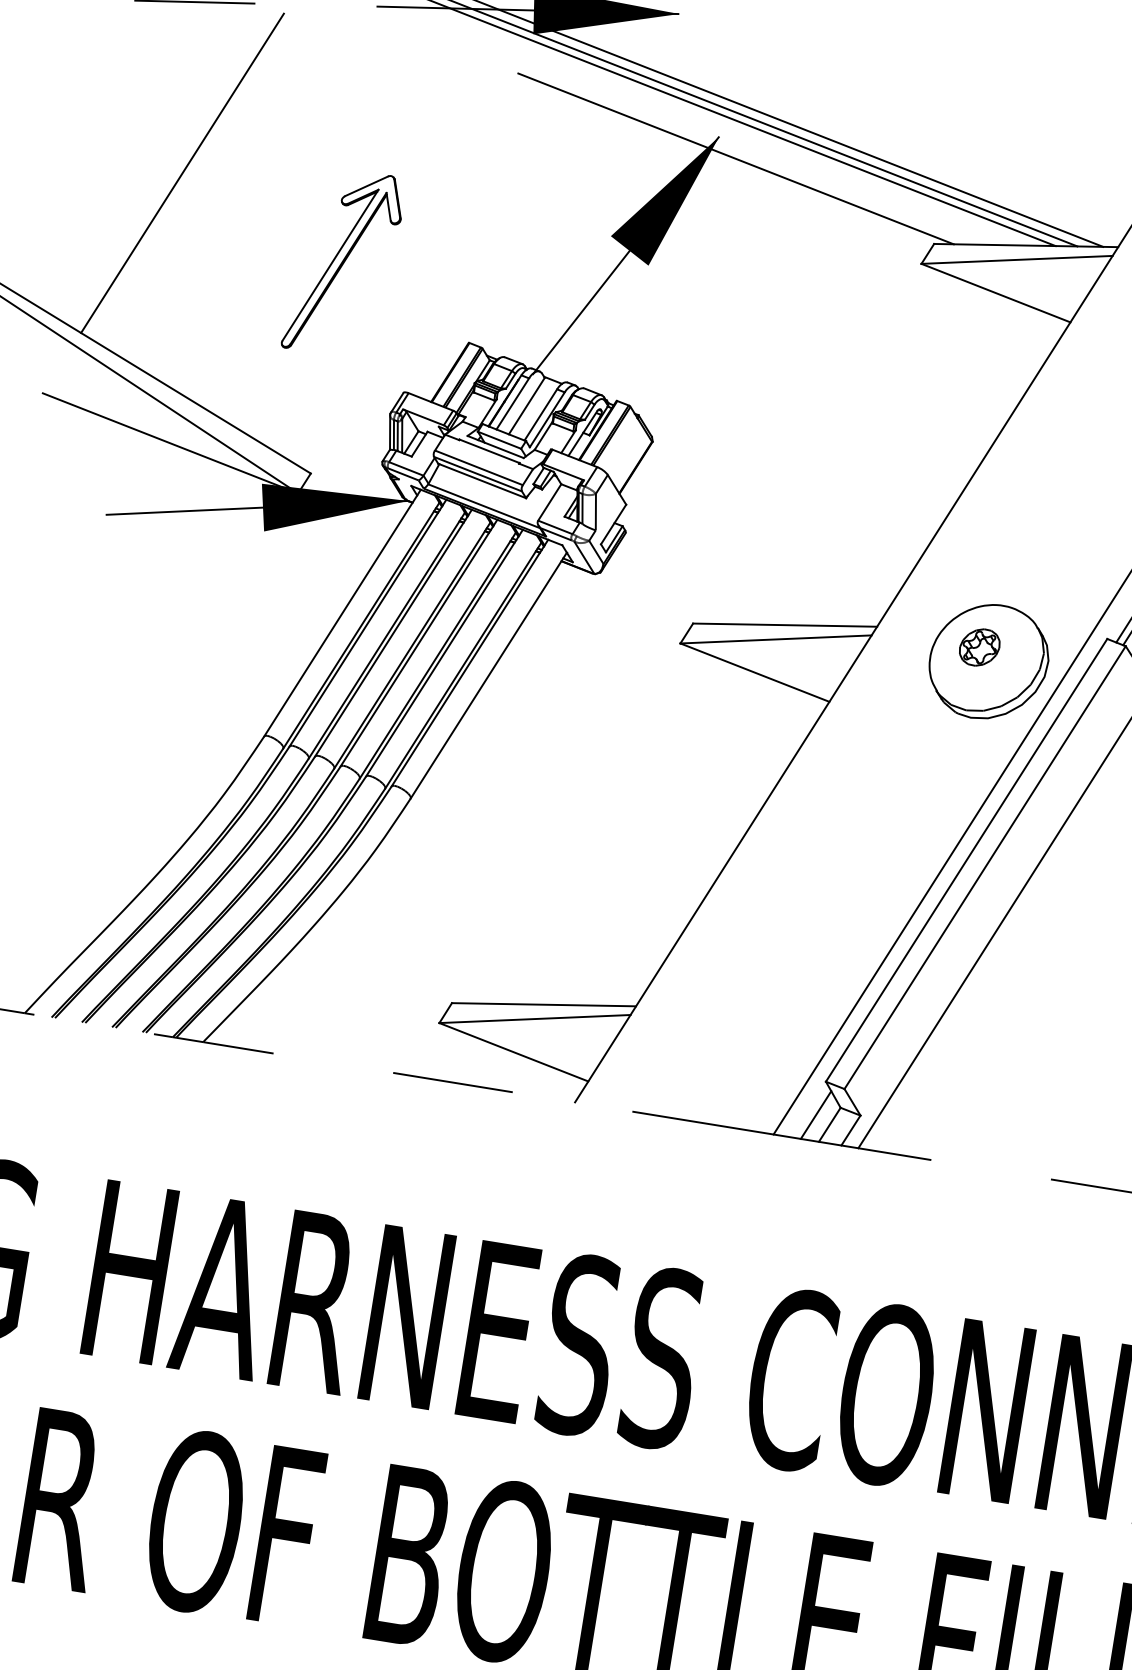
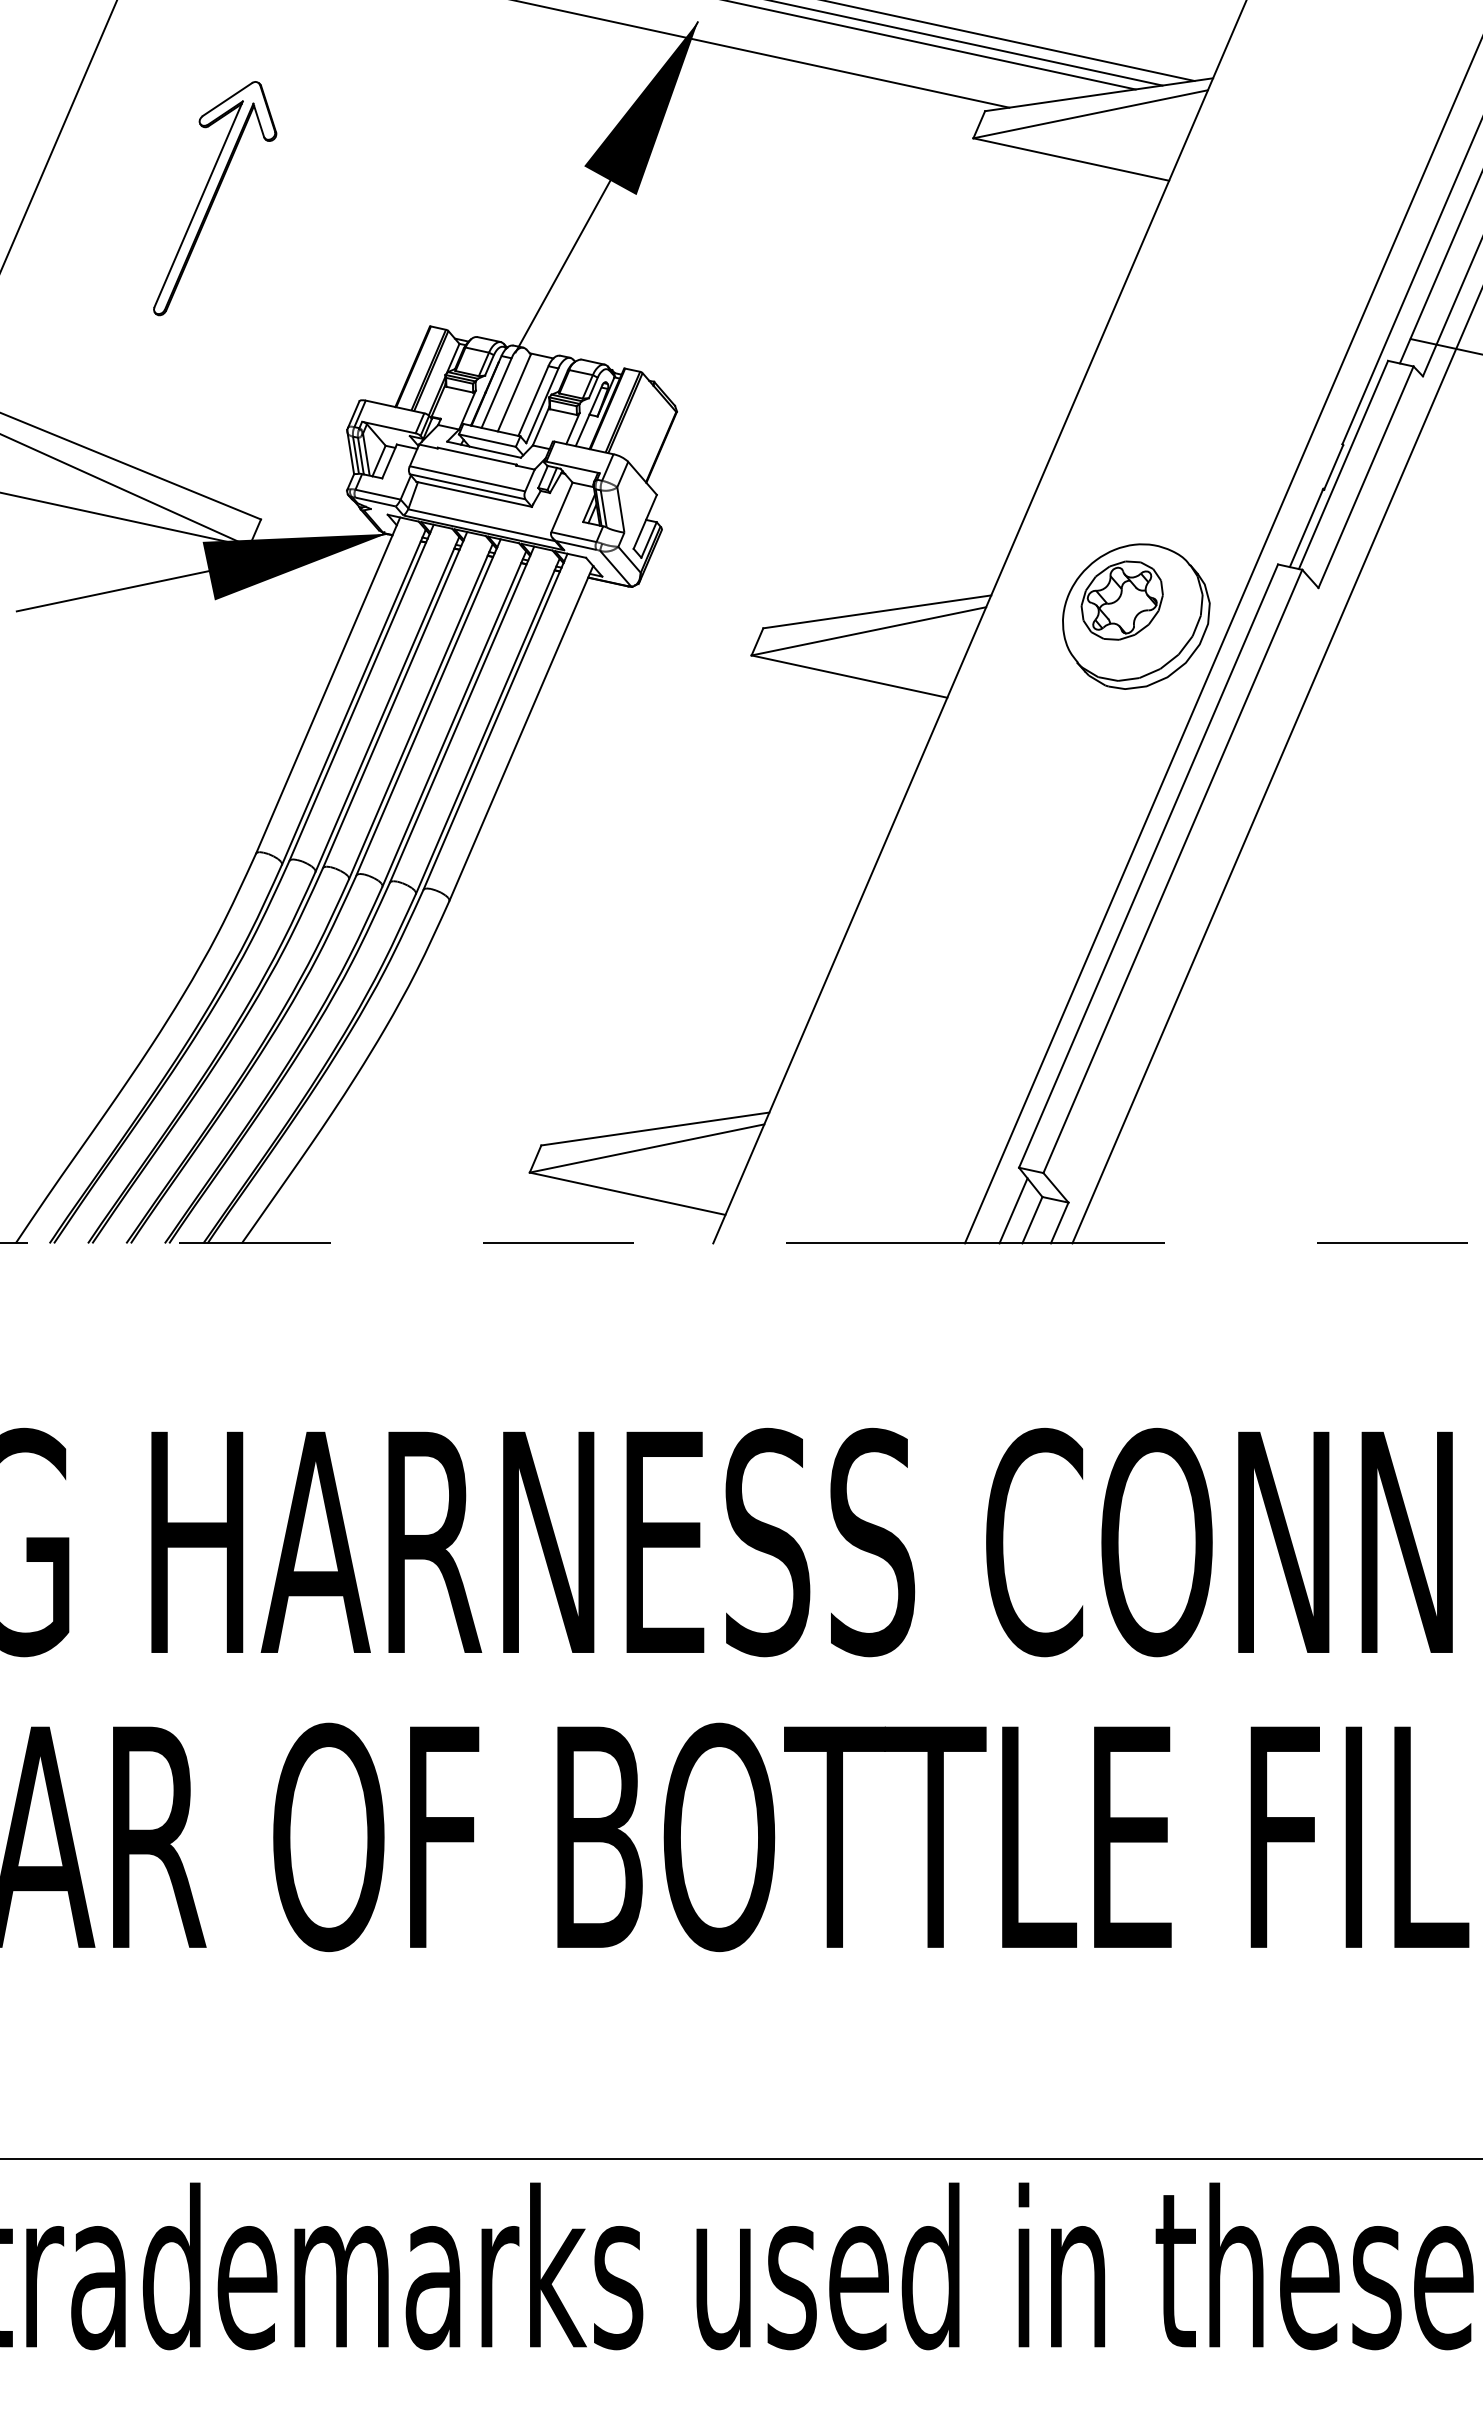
part: (344, 262) -> (215, 198), moved
part: (979, 647) -> (1121, 600), size x1.67

